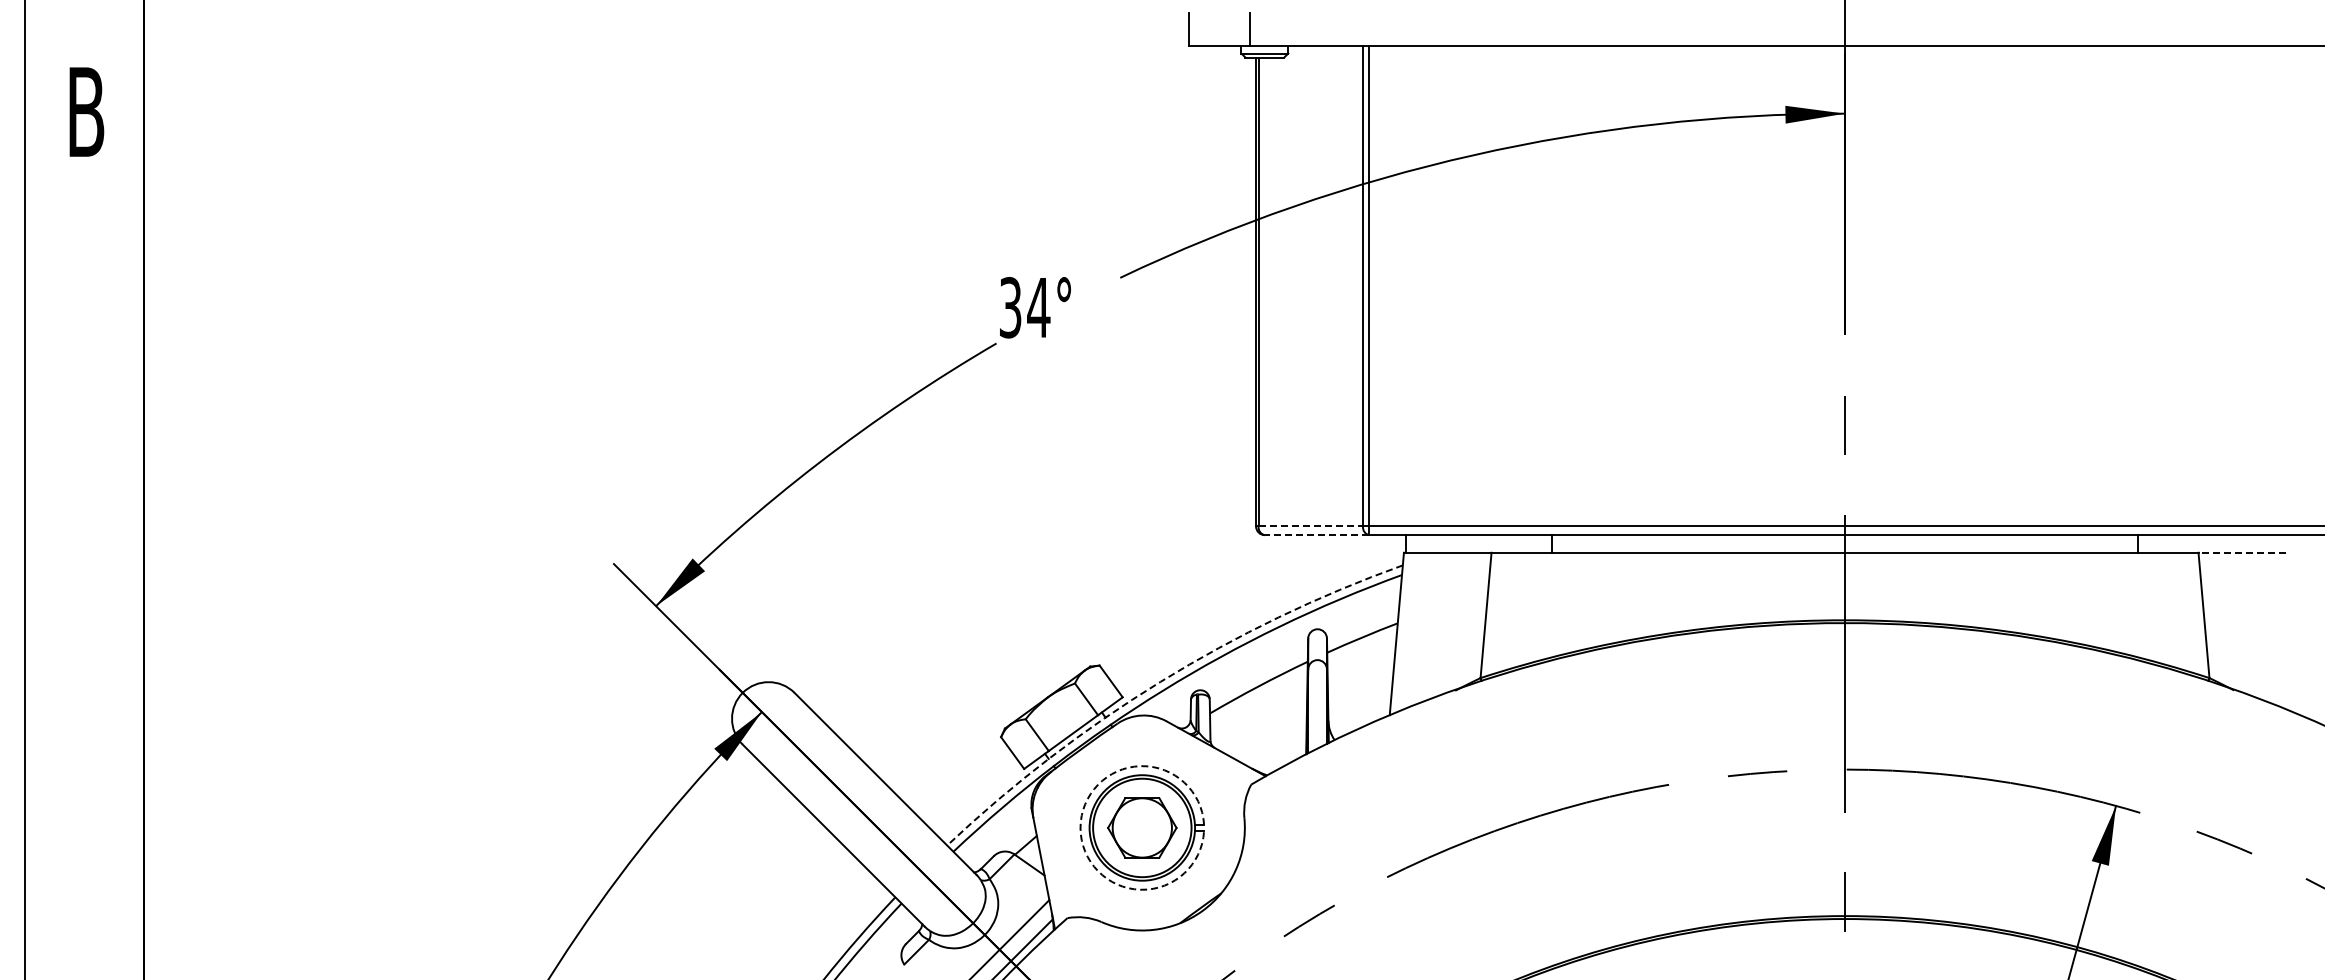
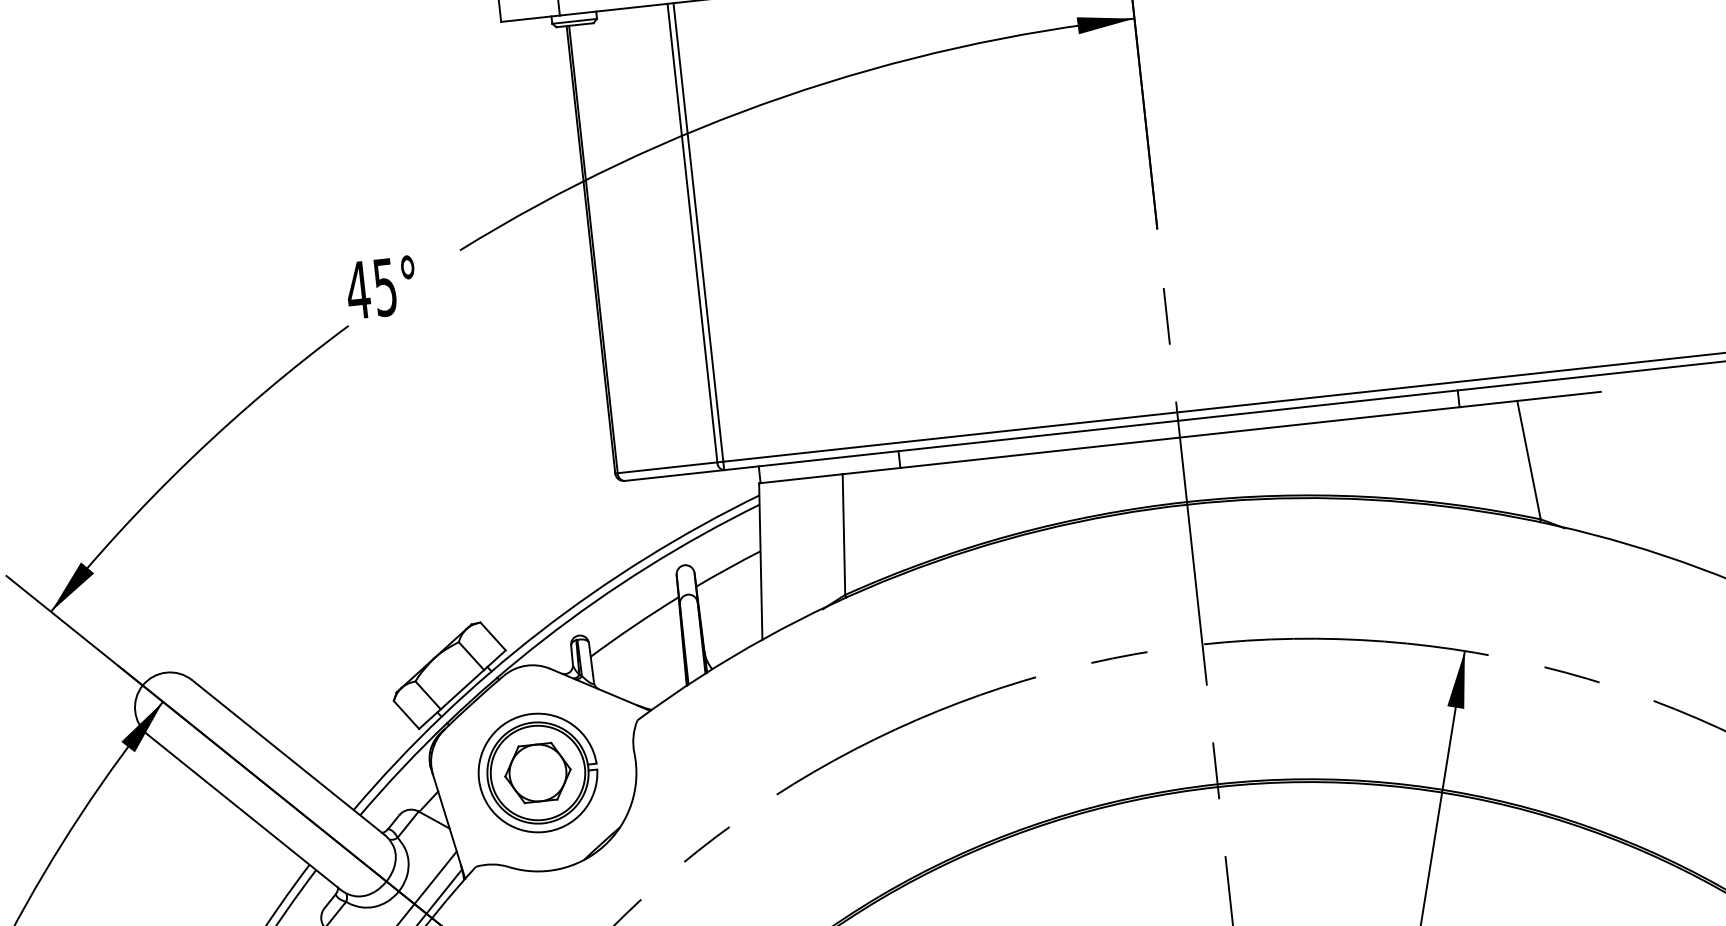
text: (1024, 307) -> (371, 288), 34° -> 45°
line: (1311, 526) -> (668, 467), dashed -> solid
line: (1316, 535) -> (673, 475), dashed -> solid
line: (2242, 552) -> (1559, 396), dashed -> solid
arc: (1160, 681) -> (540, 631), dashed -> solid
arc: (1080, 827) -> (478, 778), dashed -> solid

